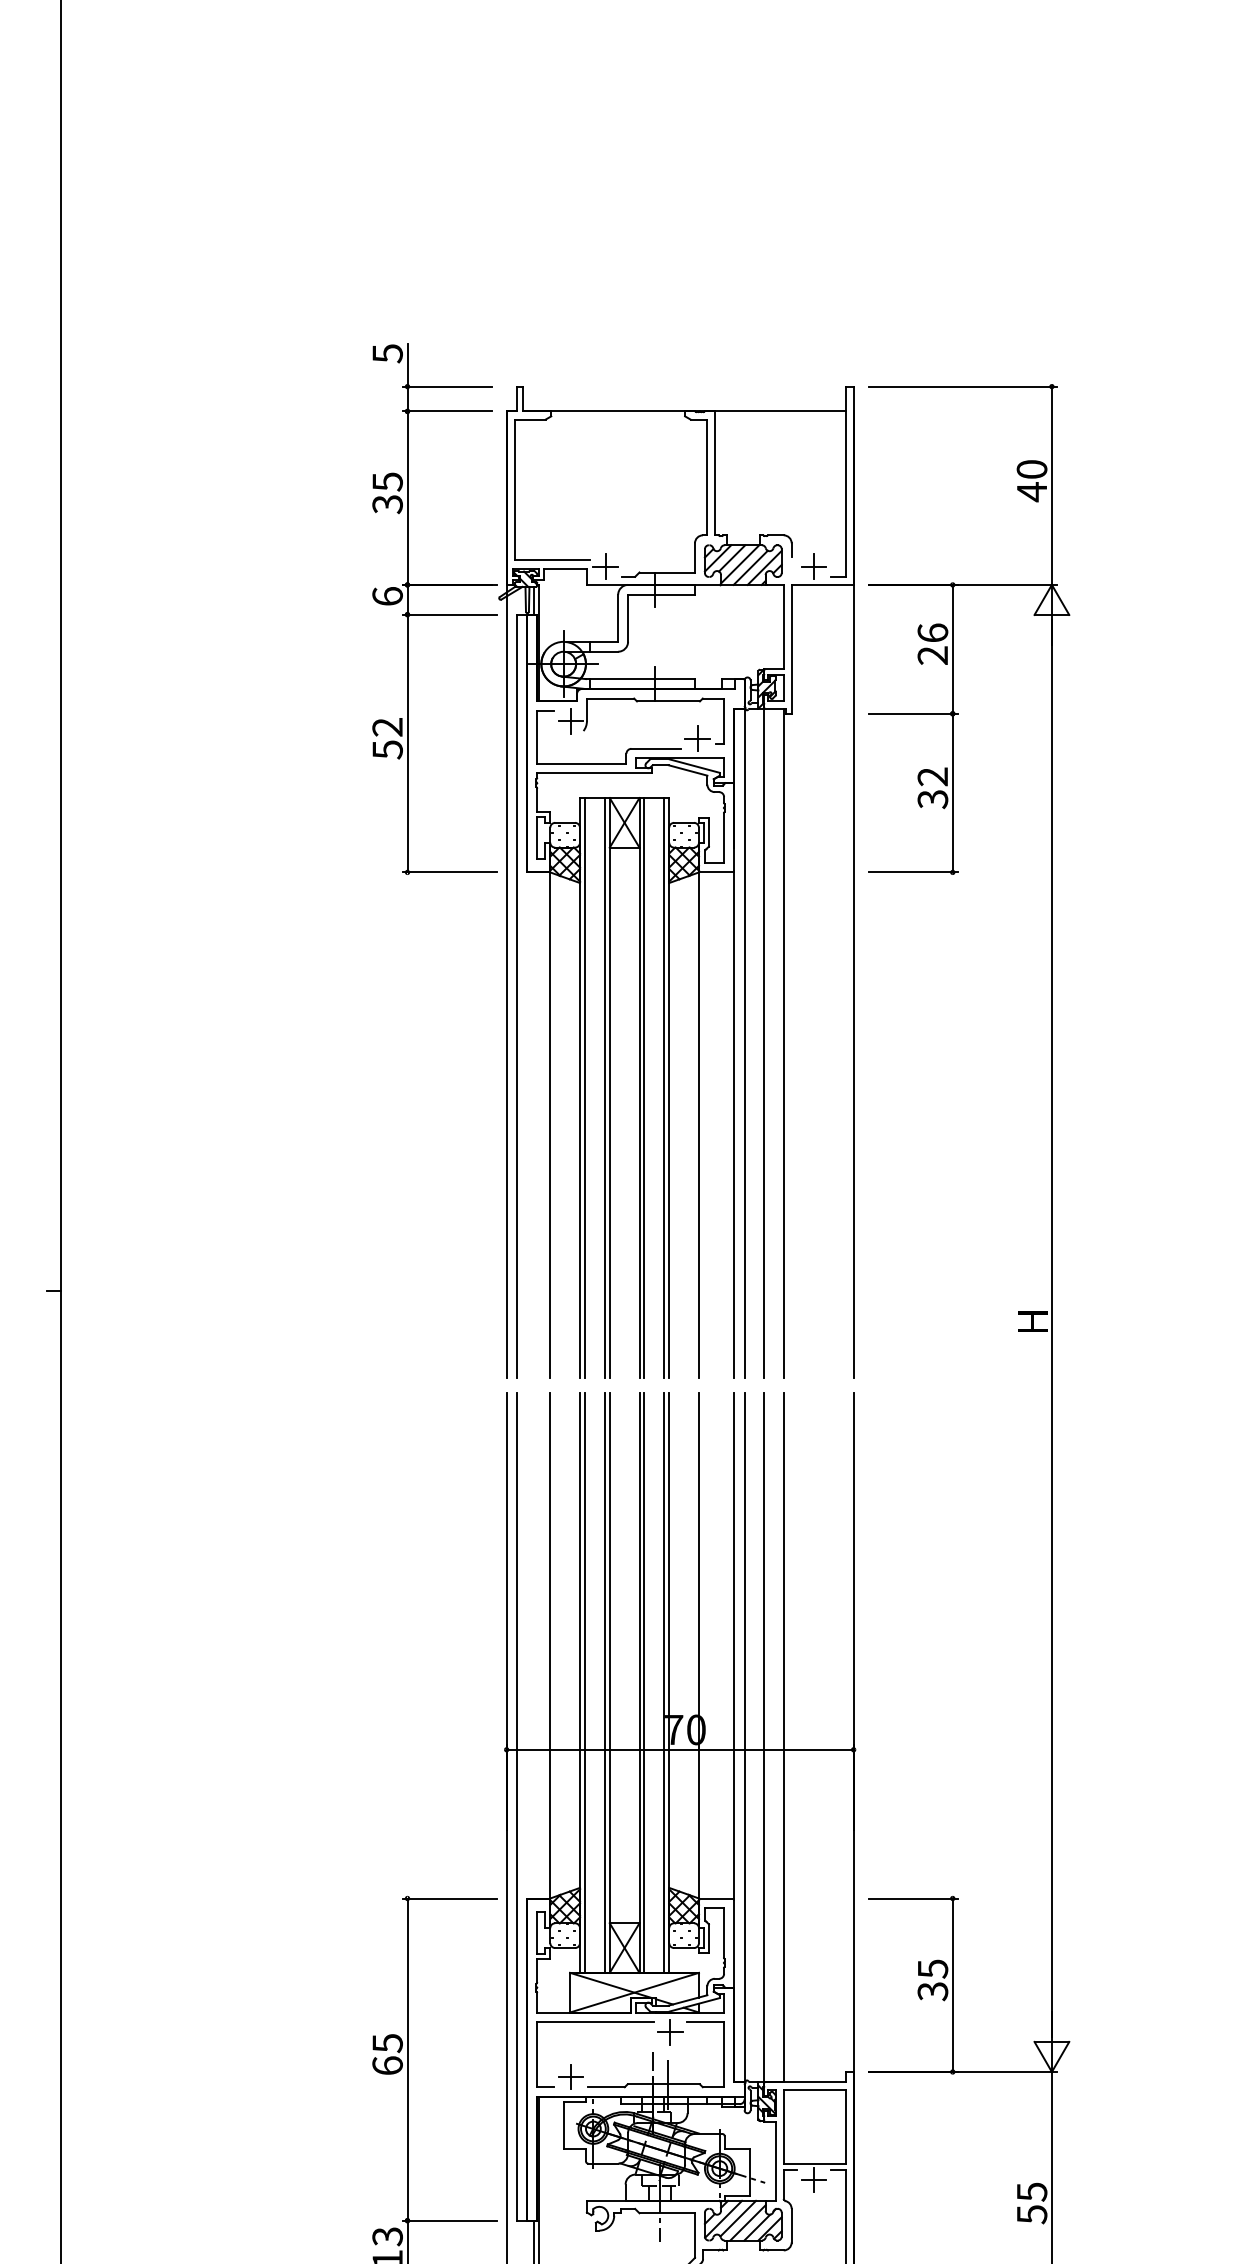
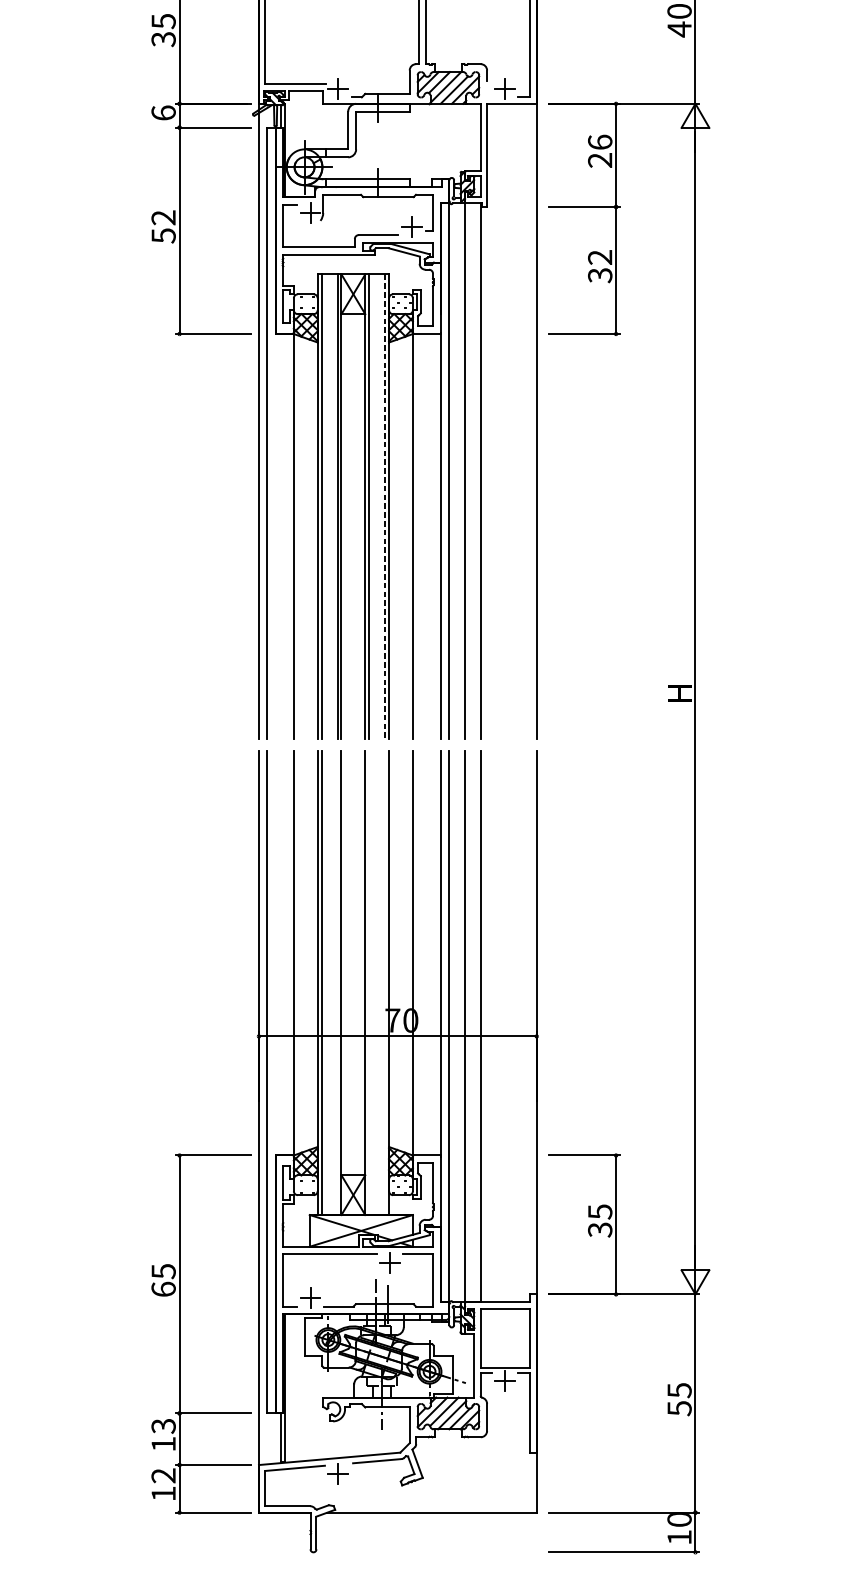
line: (664, 1088) -> (385, 507), solid -> dashed
line: (604, 1682) -> (337, 982), removed
line: (644, 1682) -> (369, 982), removed
line: (664, 1682) -> (385, 982), removed

